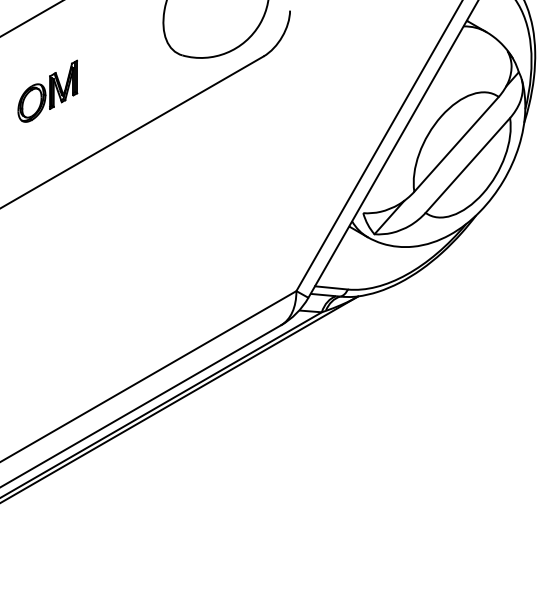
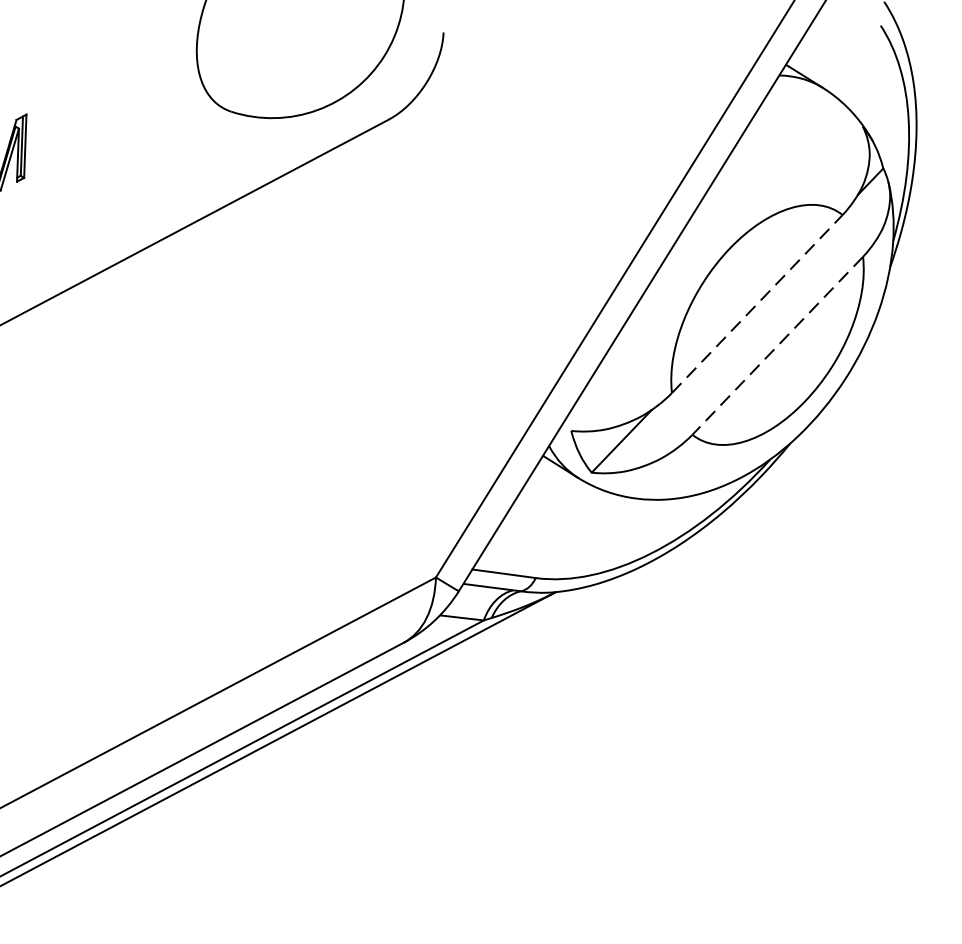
line: (456, 144) -> (757, 304), solid -> dashed
line: (467, 165) -> (777, 345), solid -> dashed

